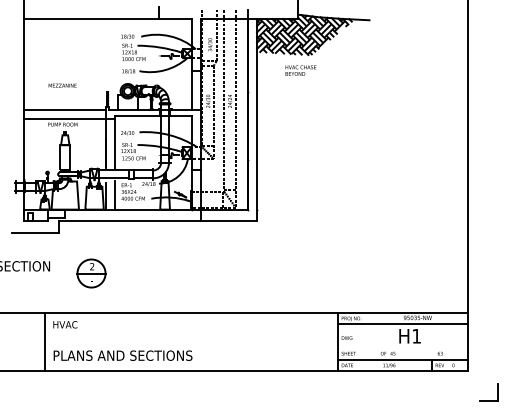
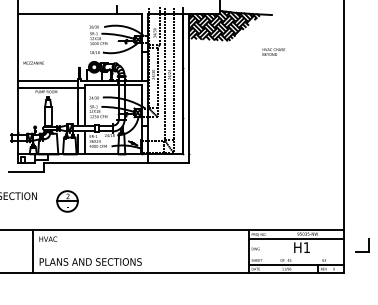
text: (300, 70) -> (273, 52), moved
text: (62, 85) -> (33, 63), moved
part: (488, 400) -> (362, 251), moved

